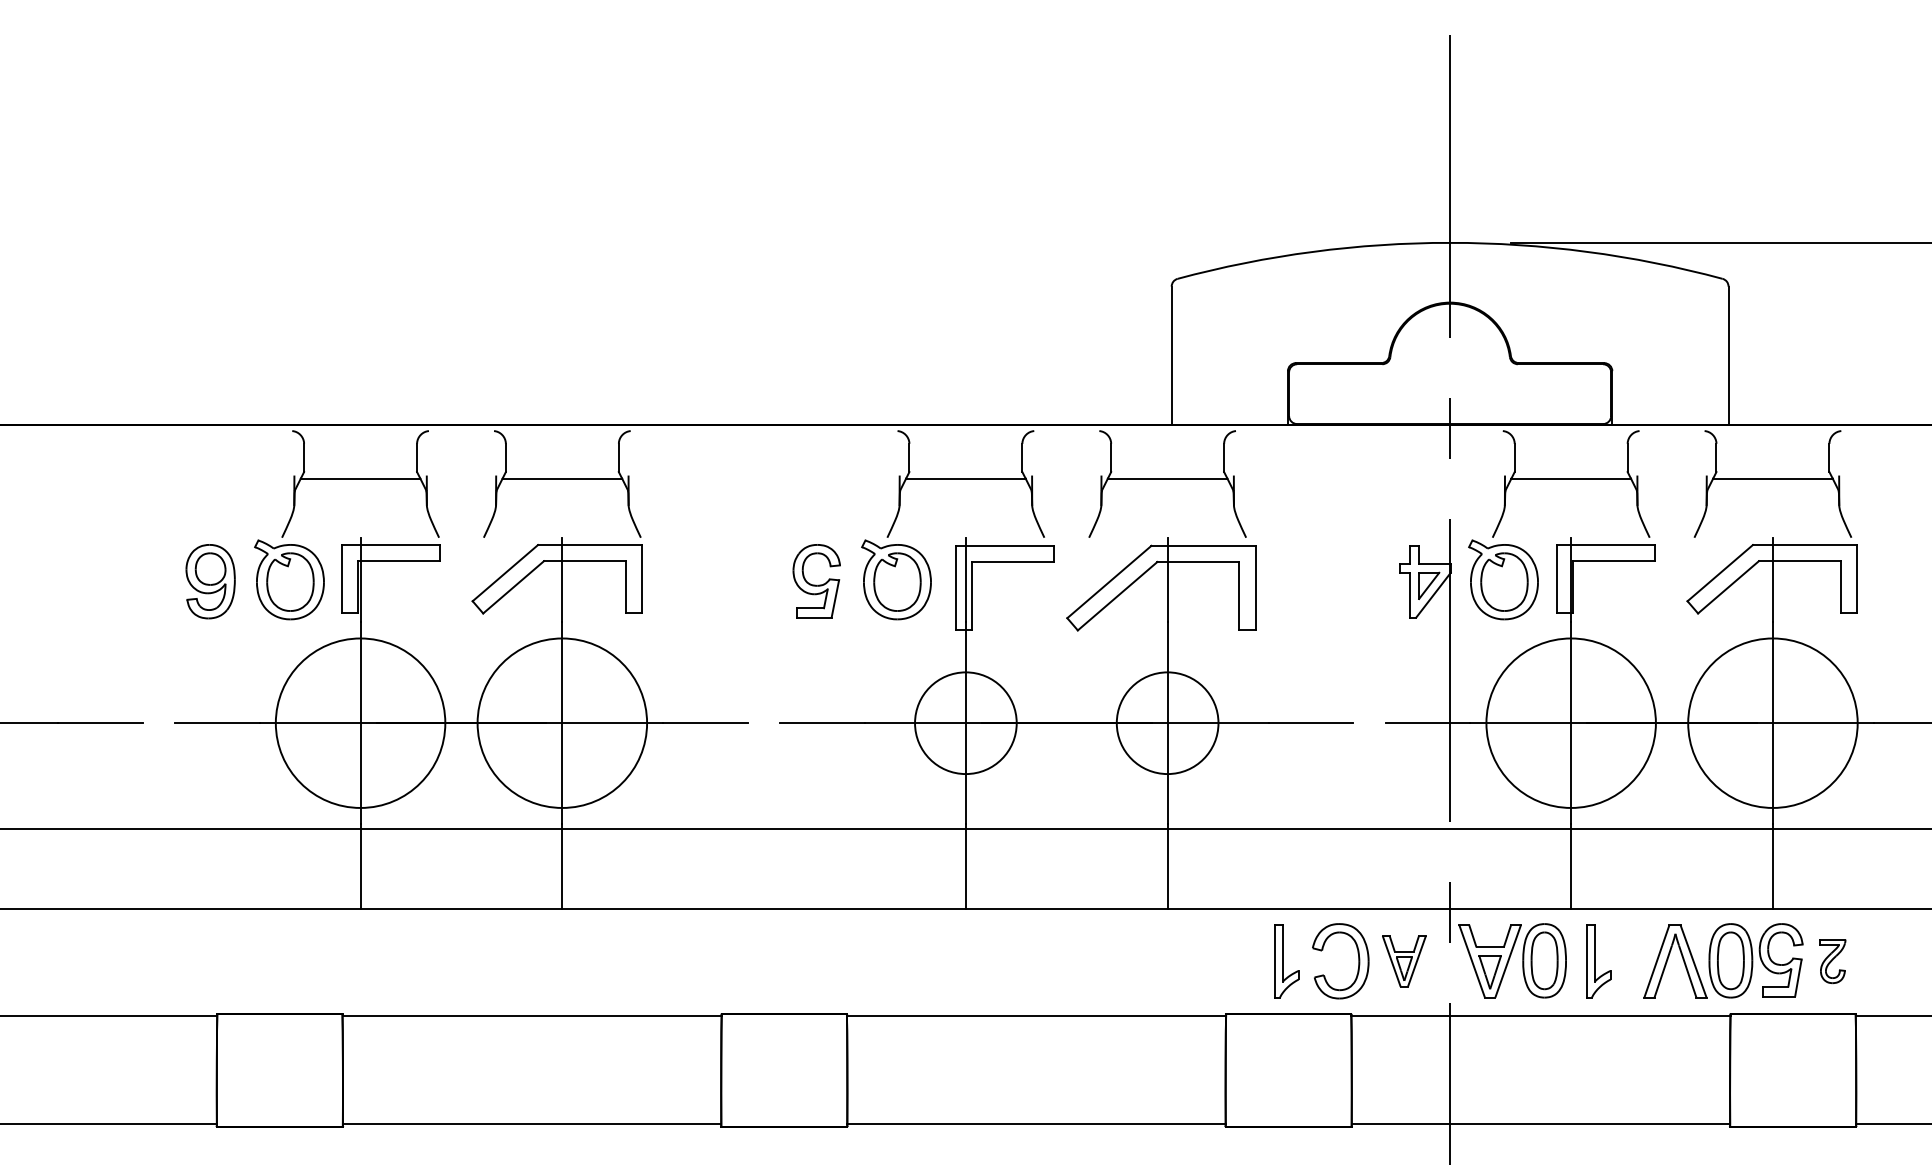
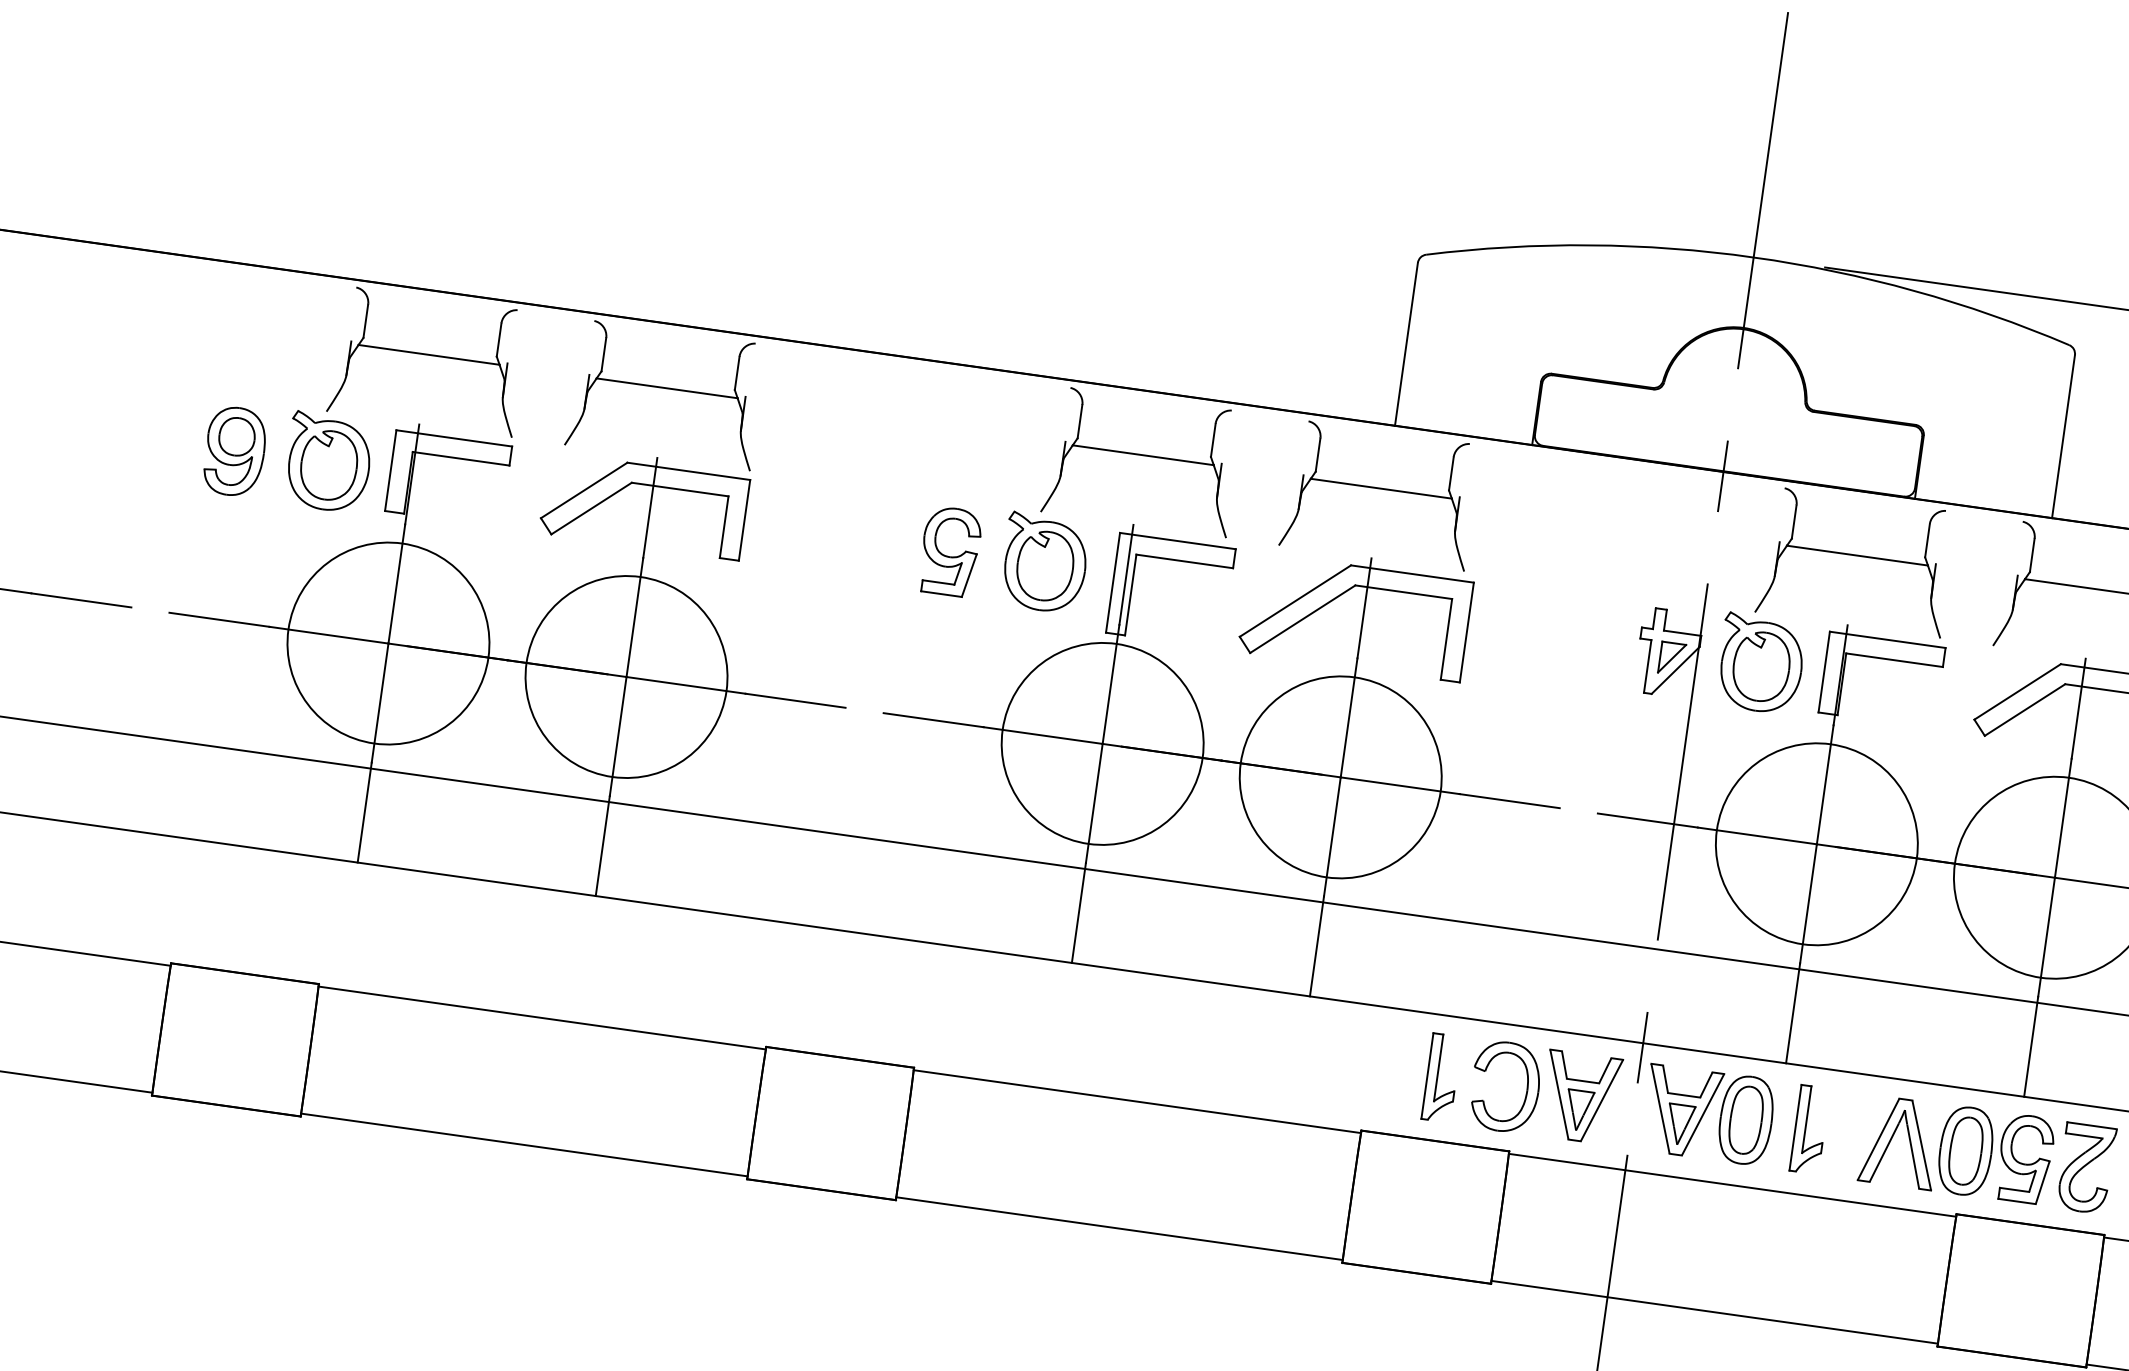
circle: (965, 722) -> (1102, 743), size x1.67
circle: (1167, 722) -> (1340, 776), size x1.67
part: (1403, 961) -> (1579, 1097), size x1.43
part: (1832, 961) -> (2085, 1168), size x1.67

